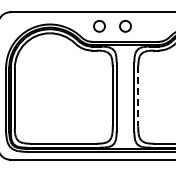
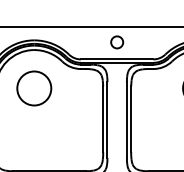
circle: (99, 26) -> (88, 42), removed
circle: (49, 68) -> (33, 88), added
line: (138, 96) -> (131, 119), dashed -> solid

